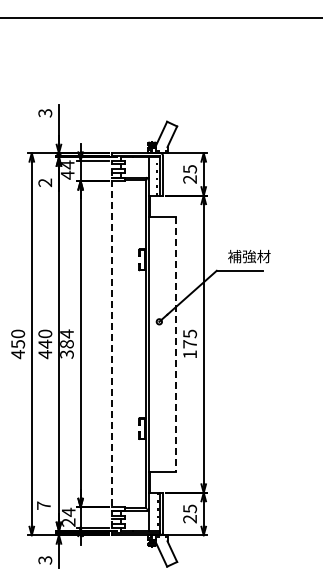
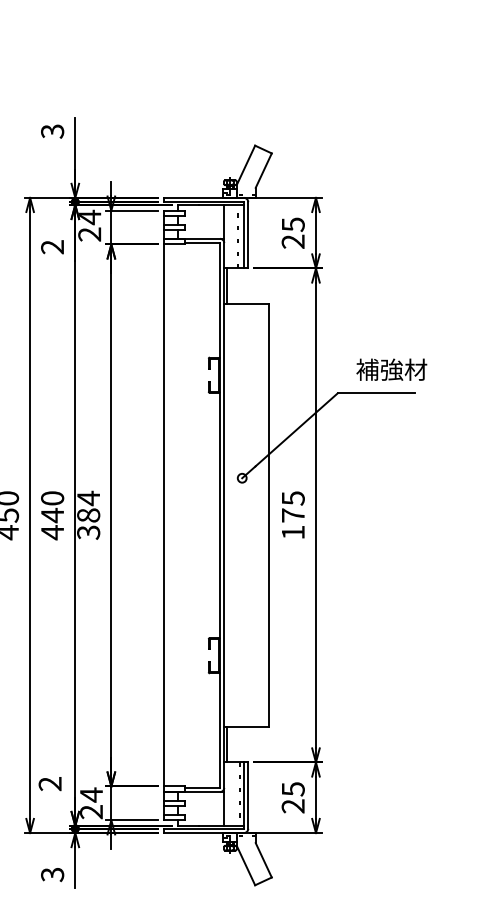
text: (67, 174) -> (89, 233), 44 -> 24
line: (112, 343) -> (164, 514), dashed -> solid
line: (175, 344) -> (269, 515), dashed -> solid
text: (43, 505) -> (49, 783), 7 -> 2

